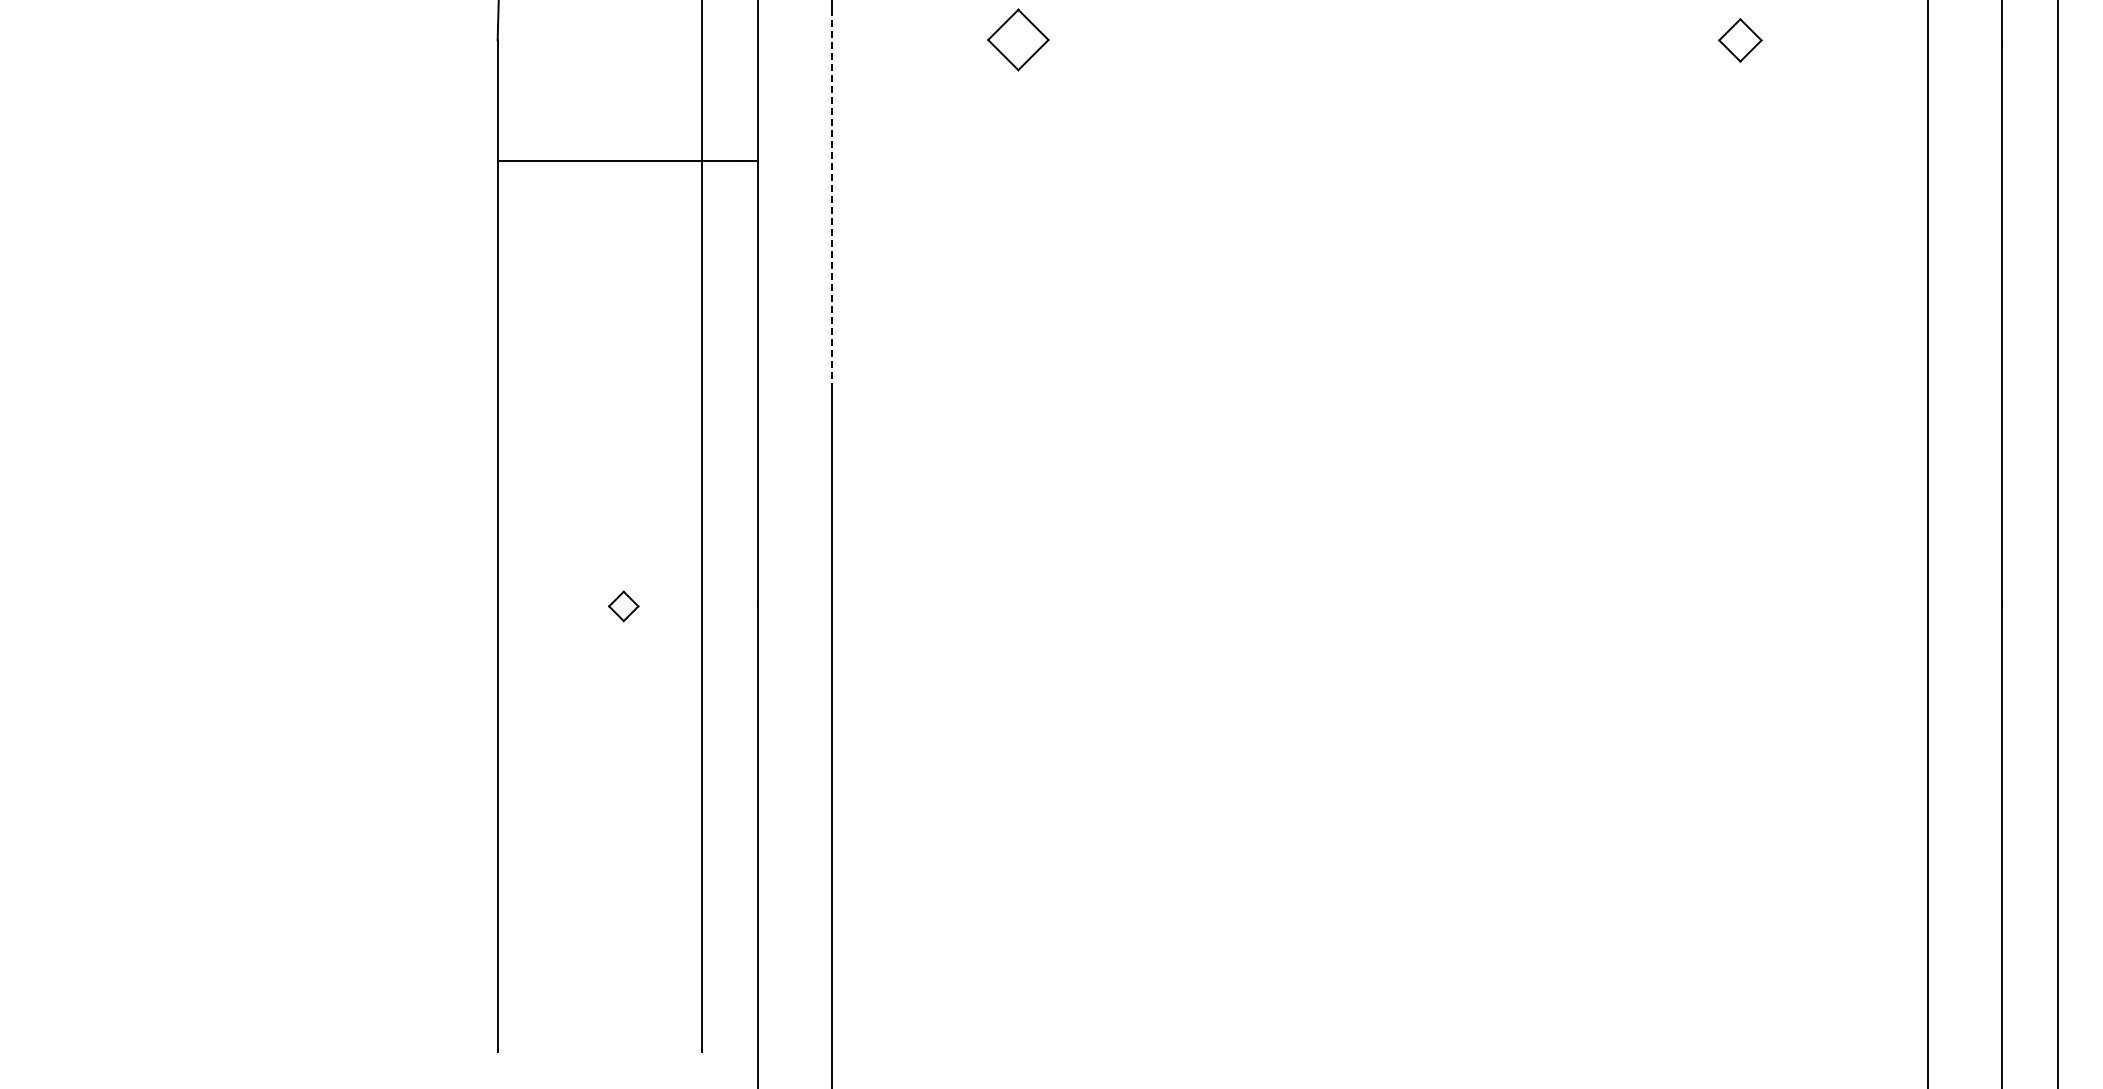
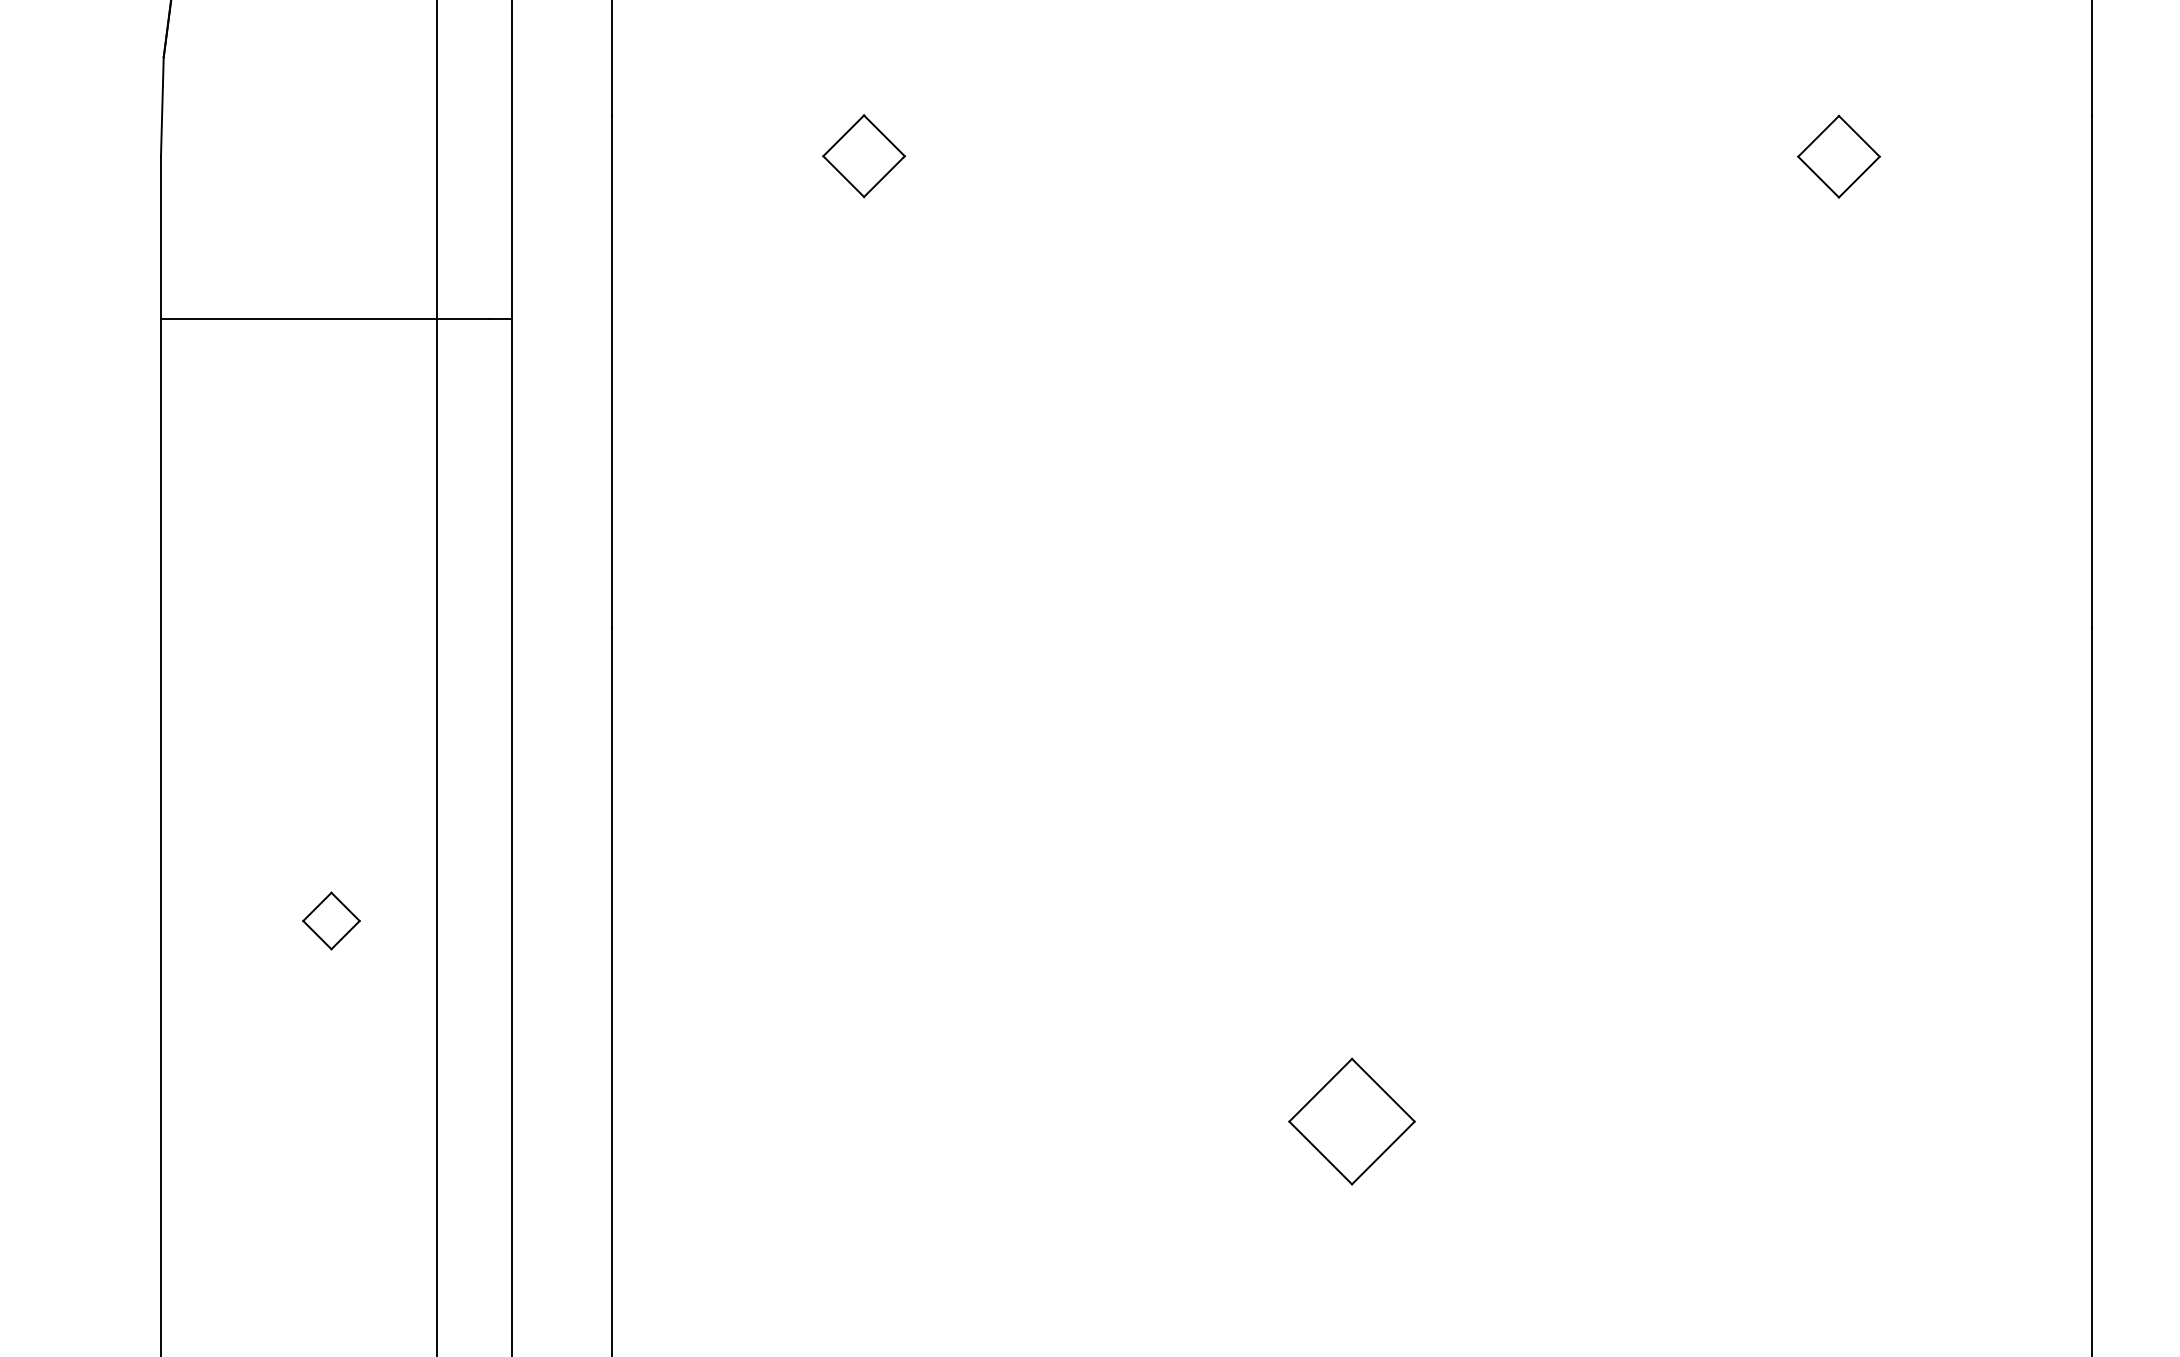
part: (1740, 40) -> (1839, 156), size x1.43
line: (831, 199) -> (611, 371), dashed -> solid
part: (623, 606) -> (330, 921), size x1.43
part: (1379, 754) -> (1351, 1121), added

